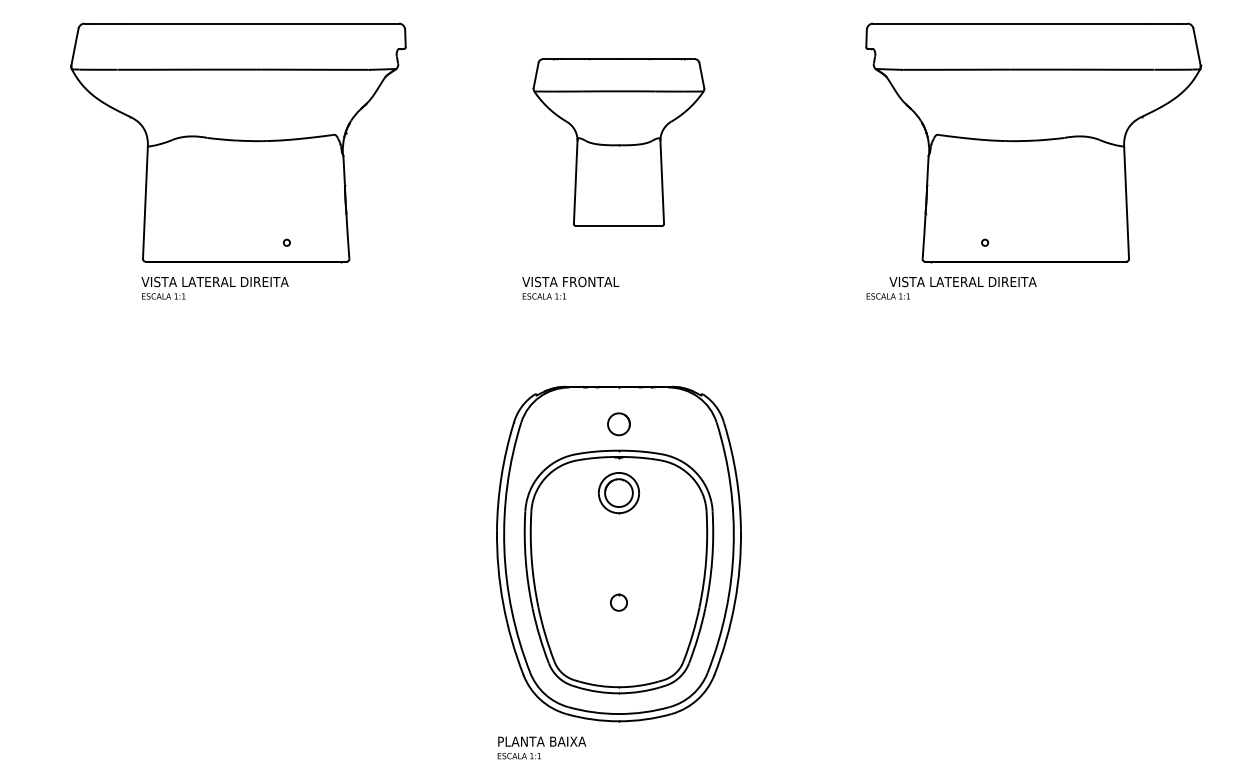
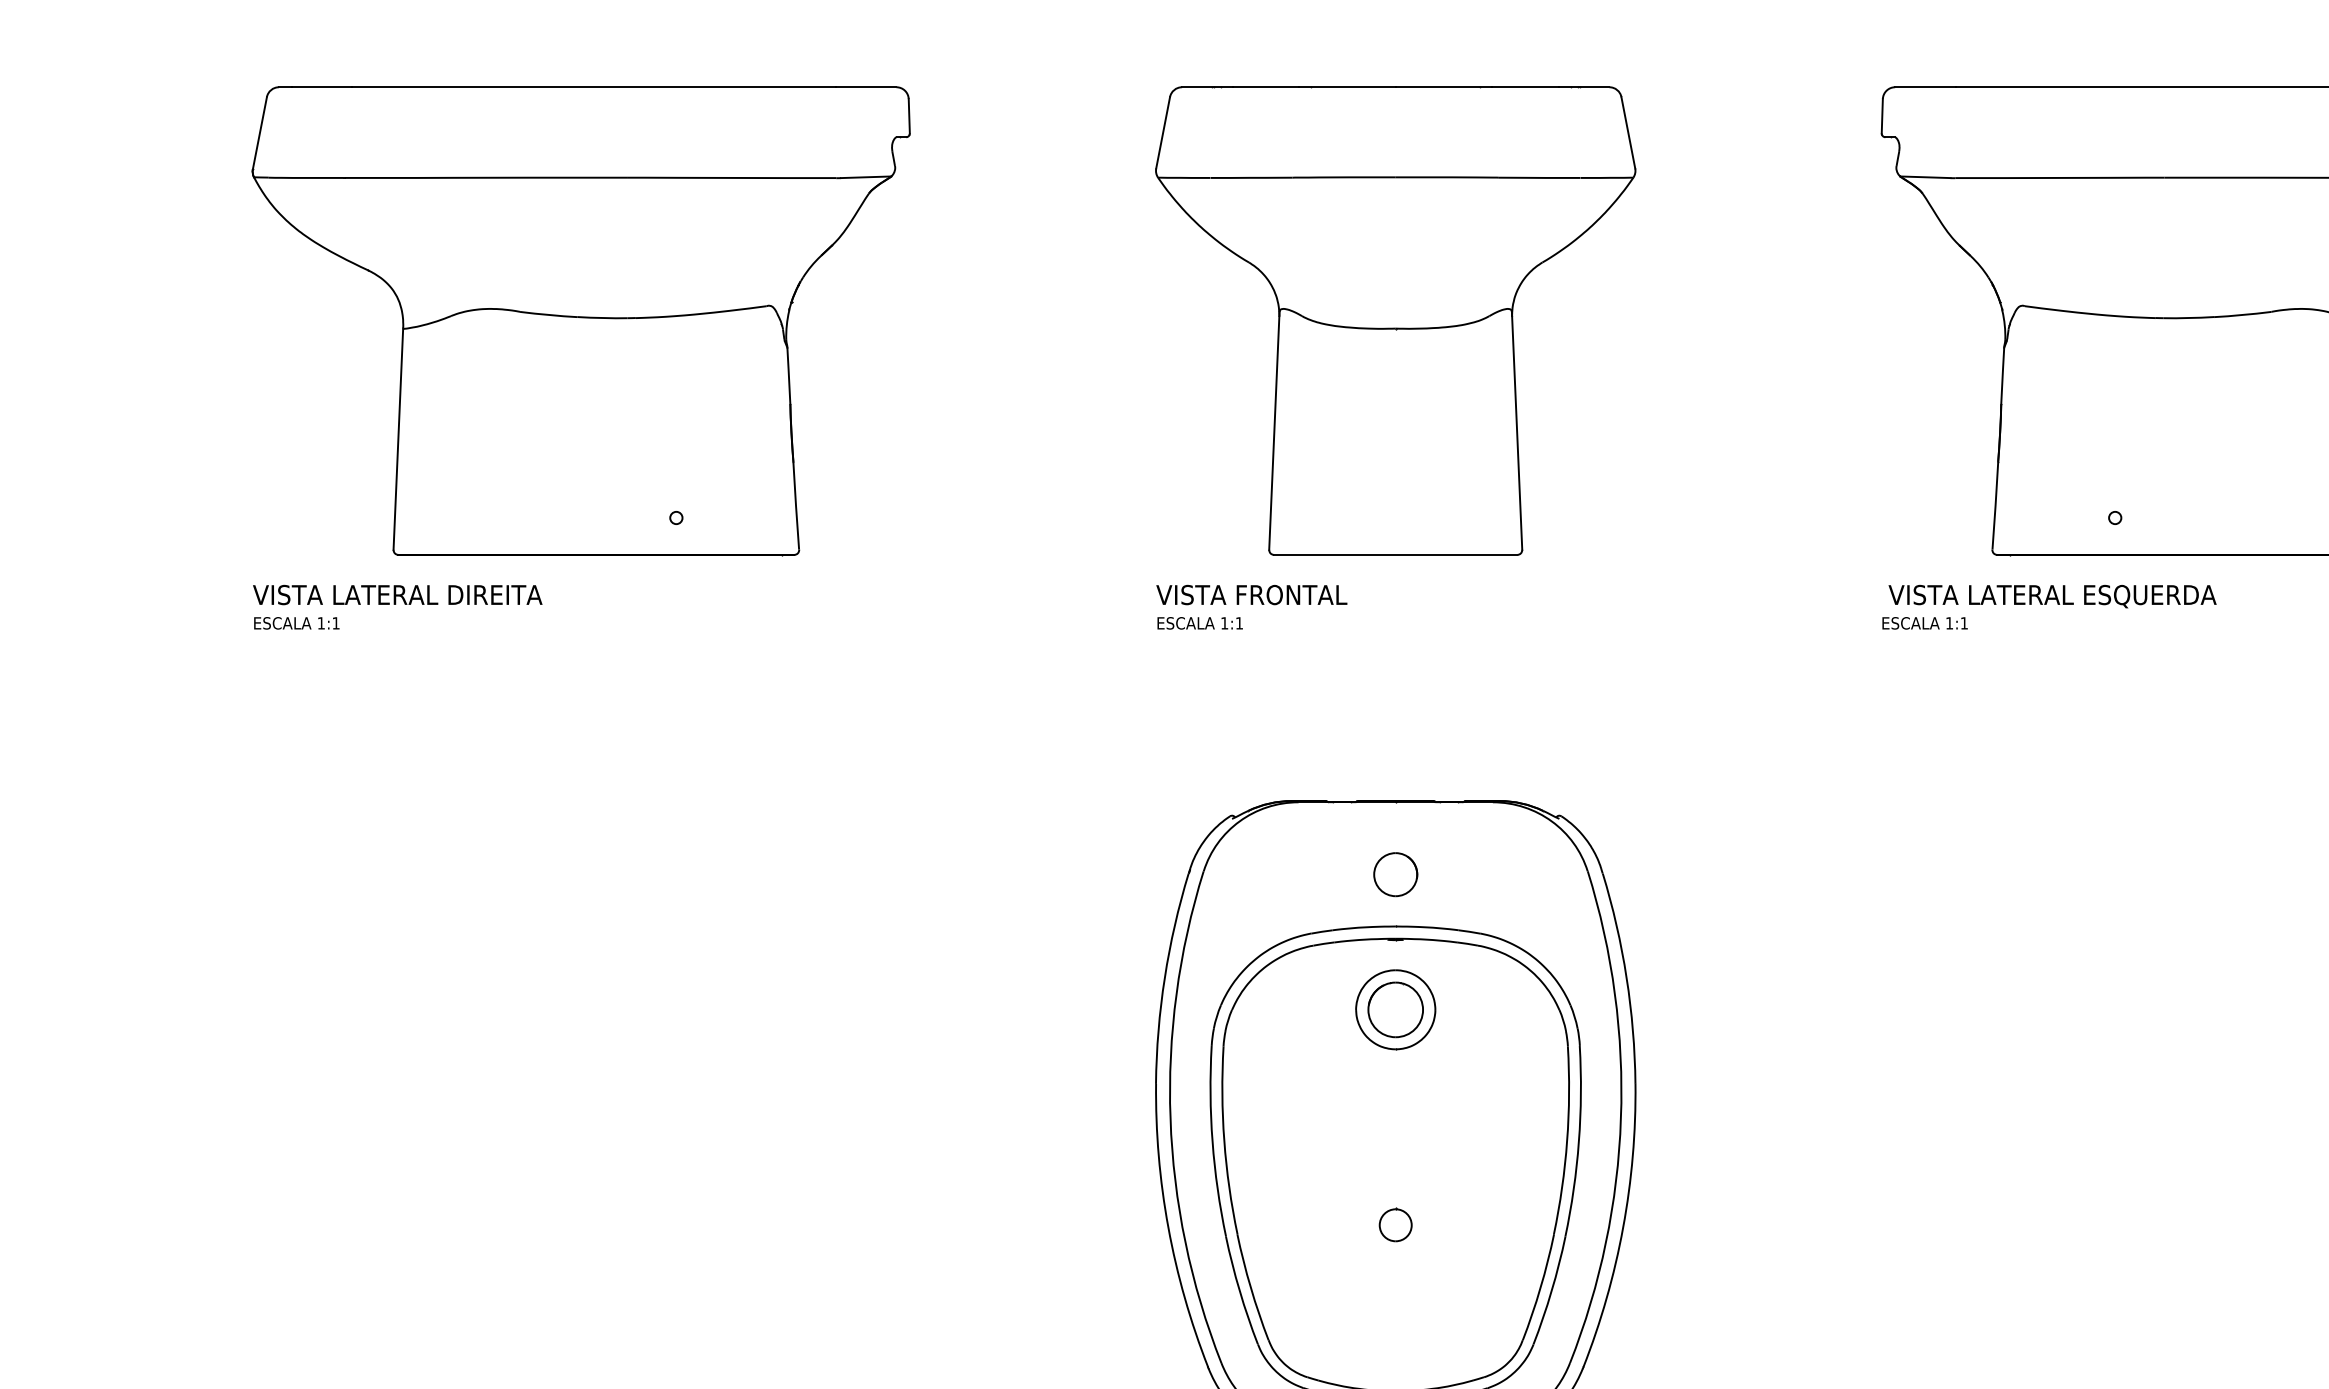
part: (238, 142) -> (581, 320), moved
part: (618, 142) -> (1394, 320), size x1.43
text: (948, 282) -> (2043, 595), VISTA LATERAL DIREITA -> VISTA LATERAL ESQUERDA
text: (214, 287) -> (396, 605), moved
text: (570, 287) -> (1251, 605), moved

